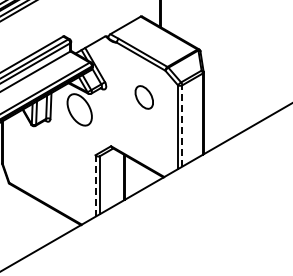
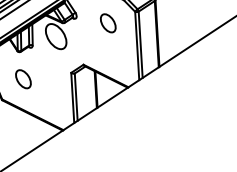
line: (182, 125) -> (140, 44), dashed -> solid
part: (36, 159) -> (23, 79), added
line: (95, 186) -> (72, 98), dashed -> solid

